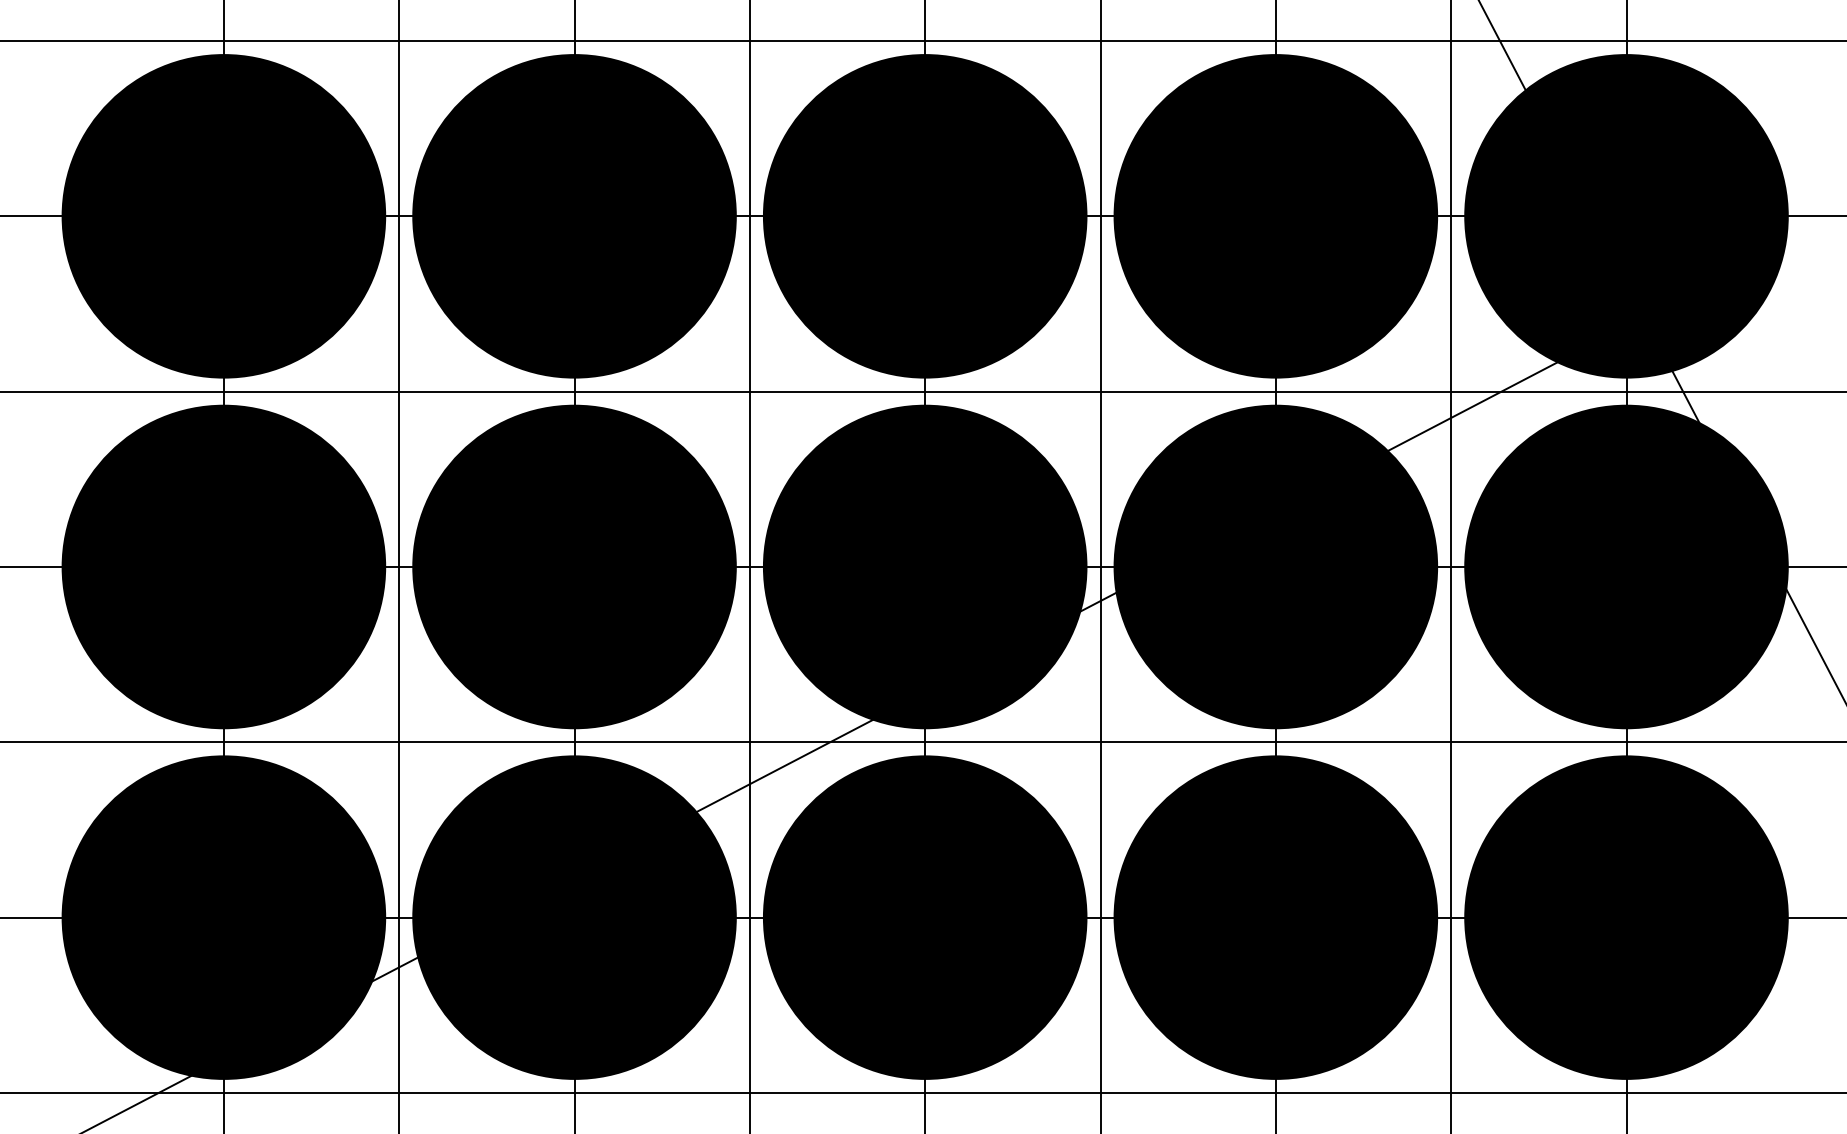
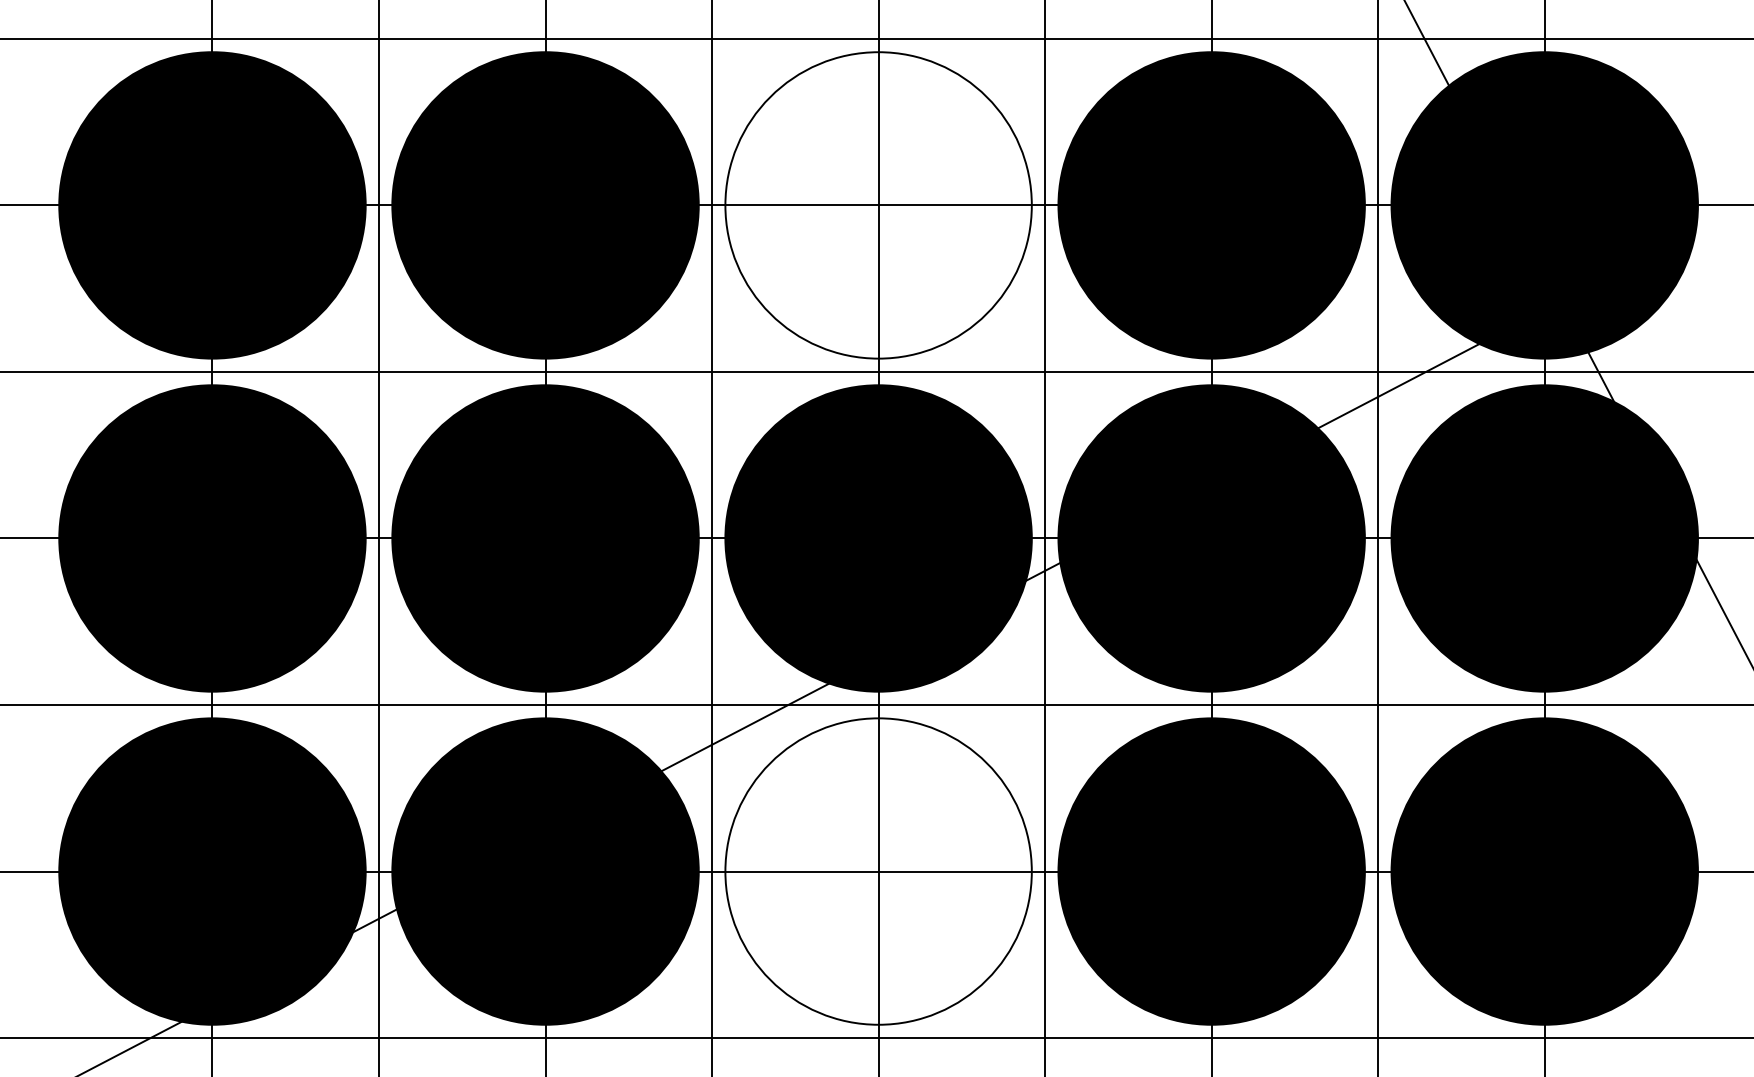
fill: (925, 216) -> (878, 205), removed
fill: (925, 917) -> (878, 871), removed

